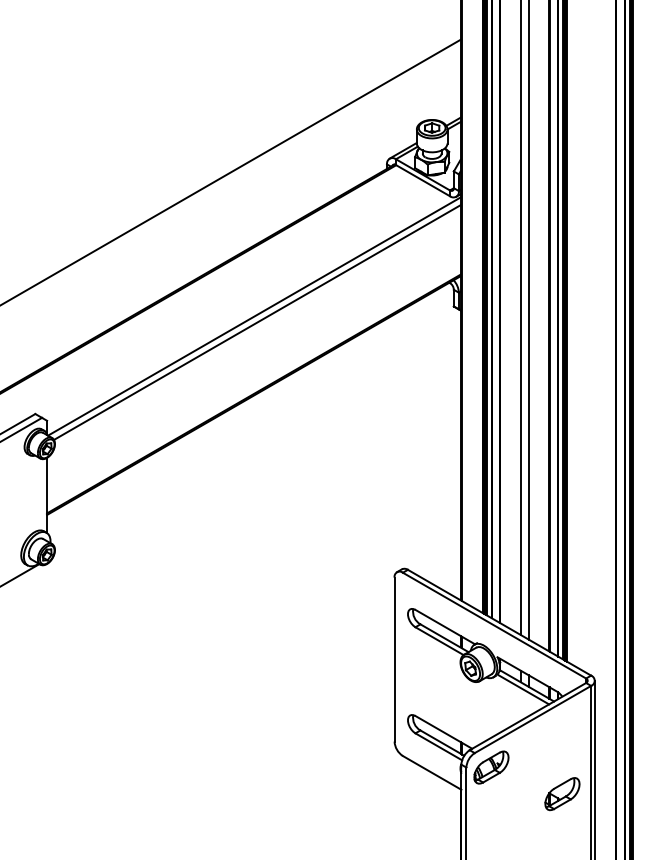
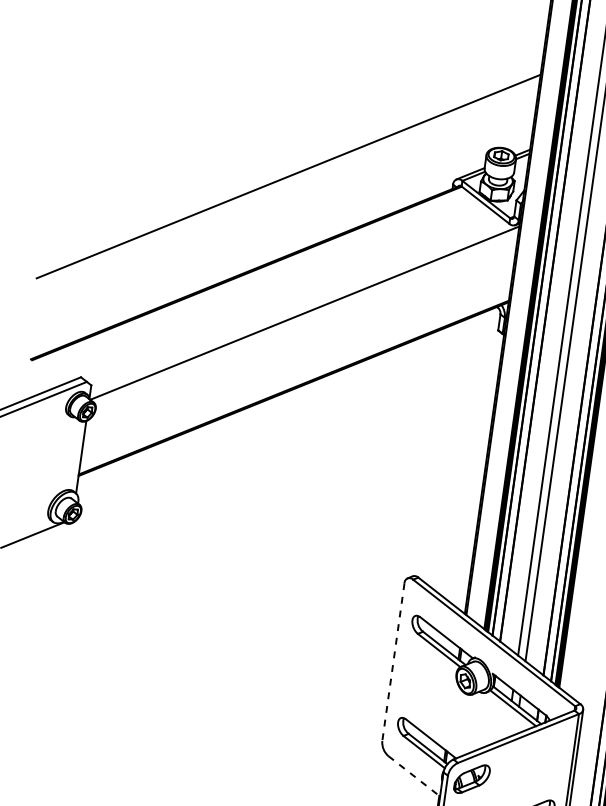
line: (256, 322) -> (306, 319), removed
line: (394, 659) -> (393, 662), solid -> dashed
line: (432, 772) -> (414, 775), solid -> dashed

